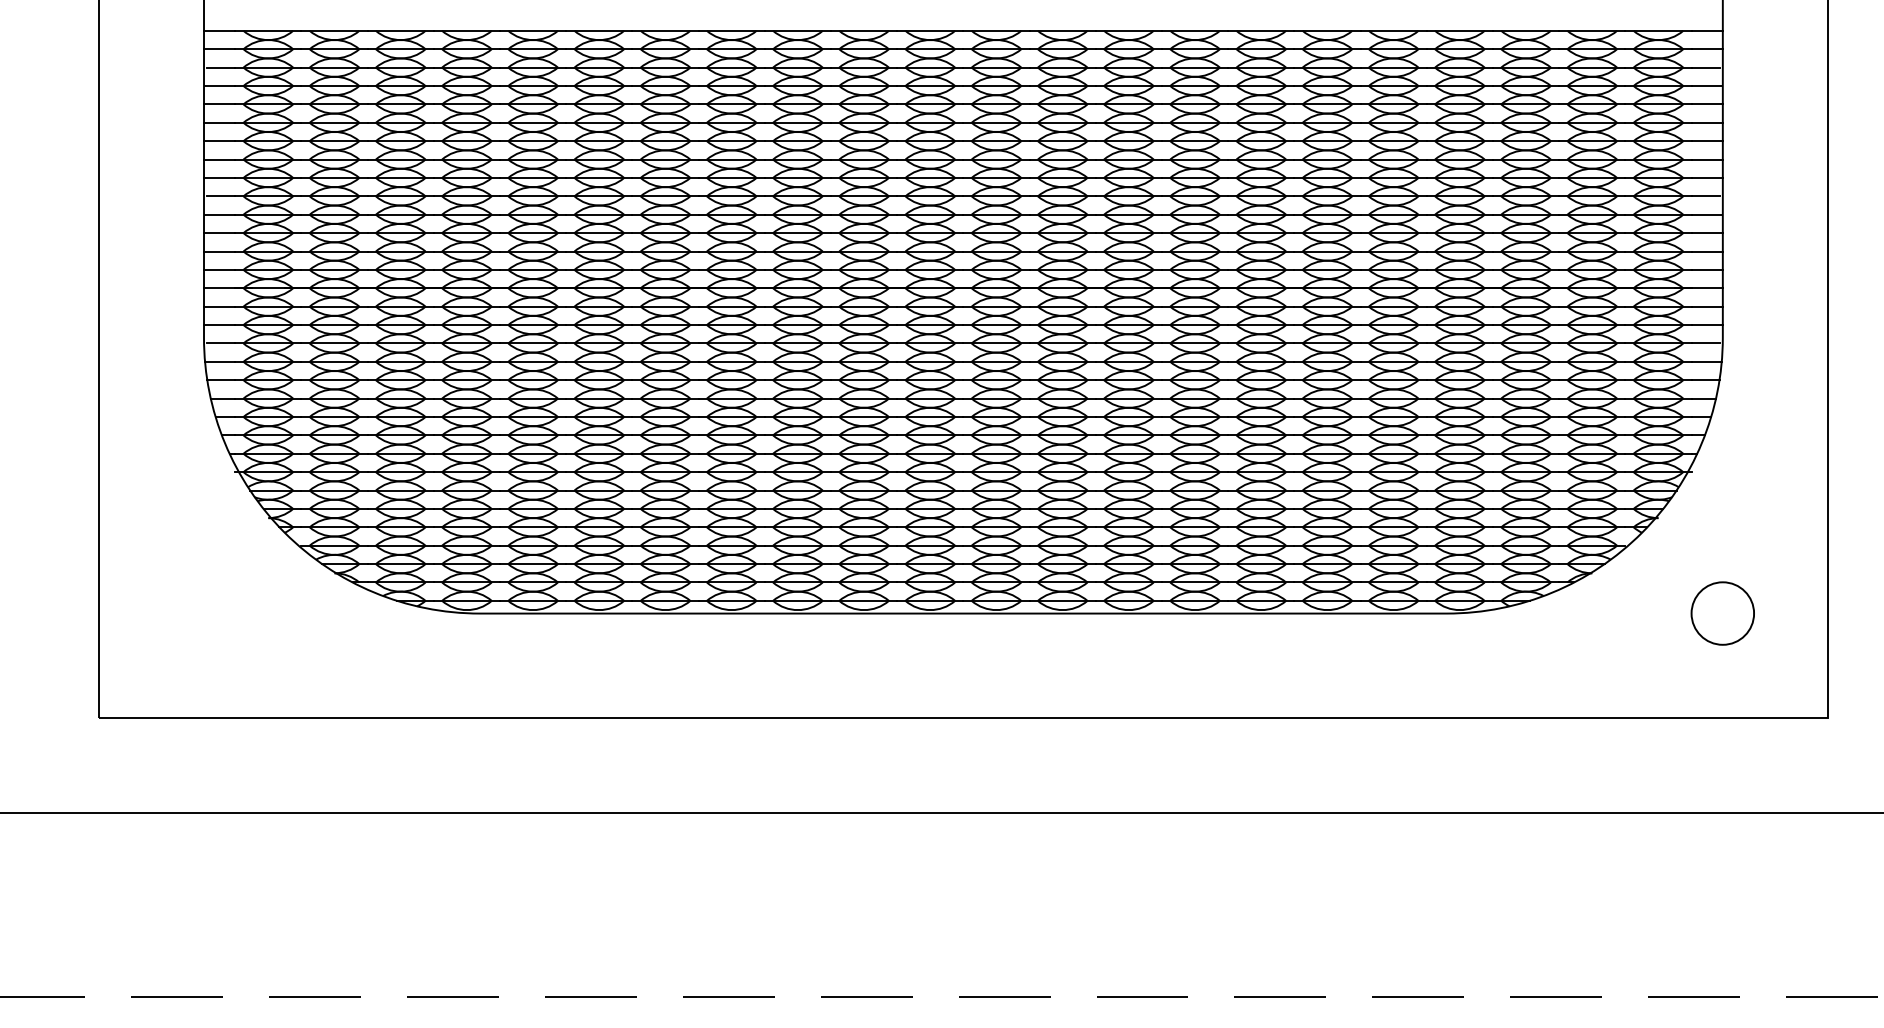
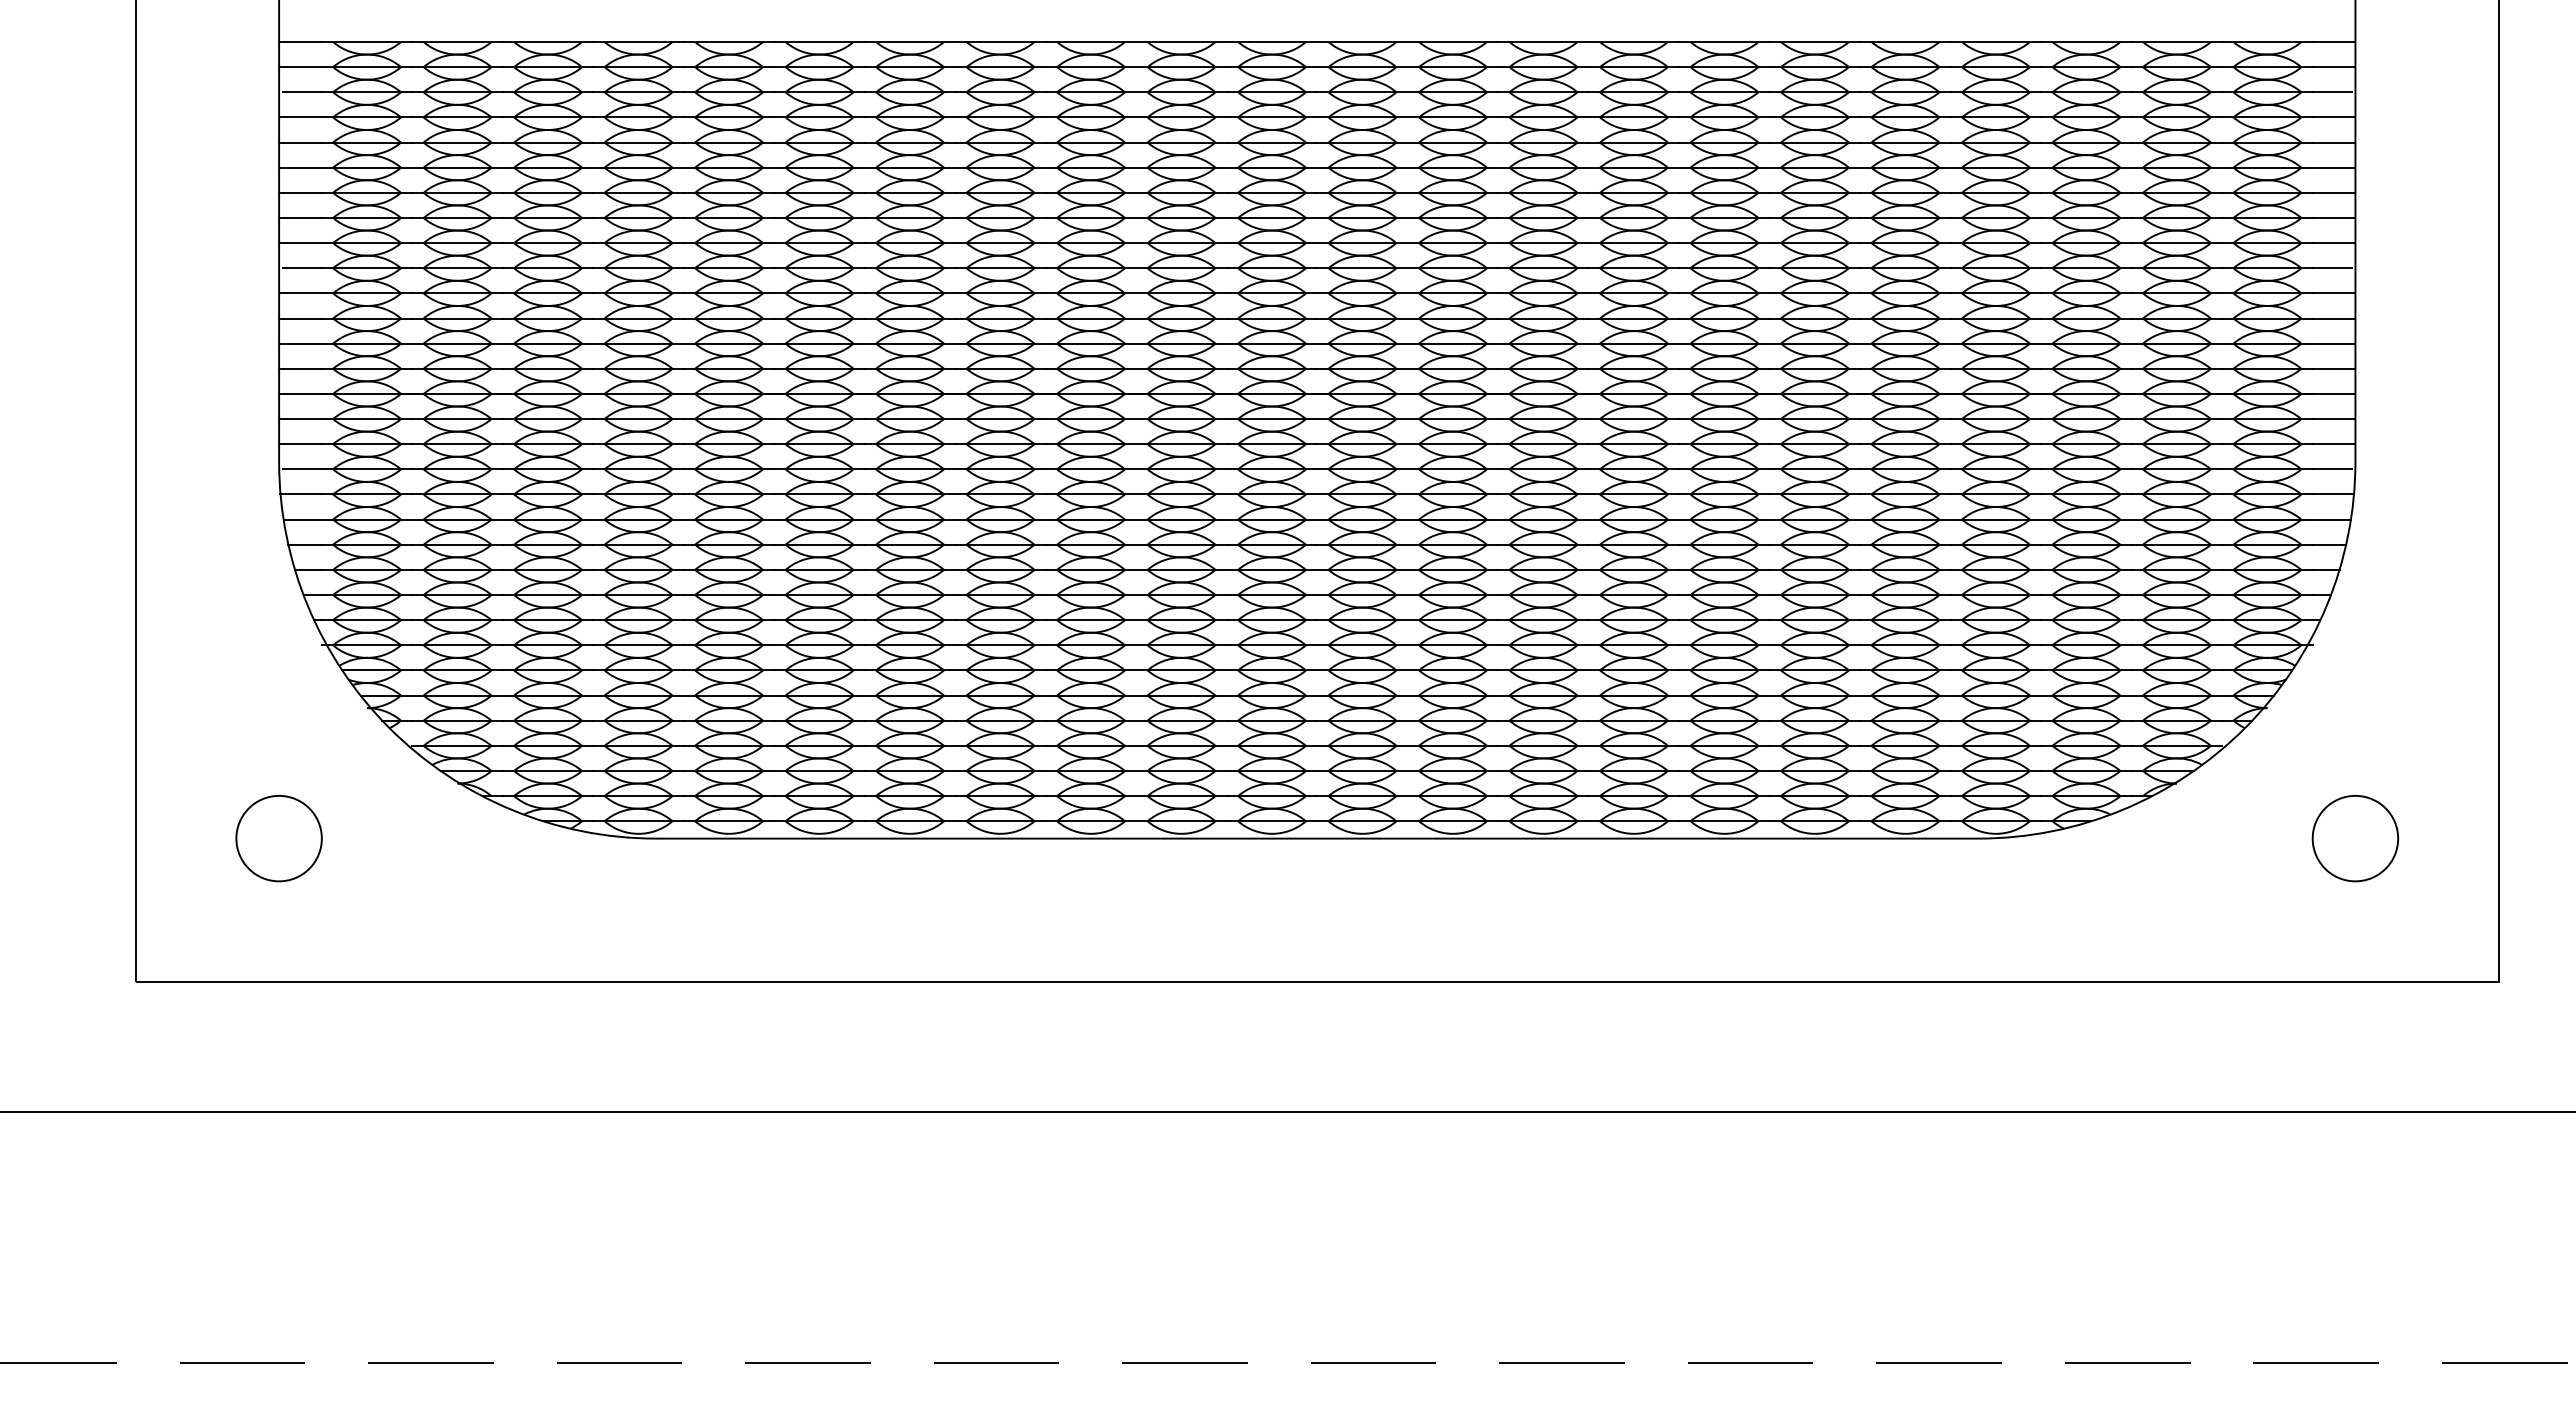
circle: (203, 613) -> (278, 838), added

